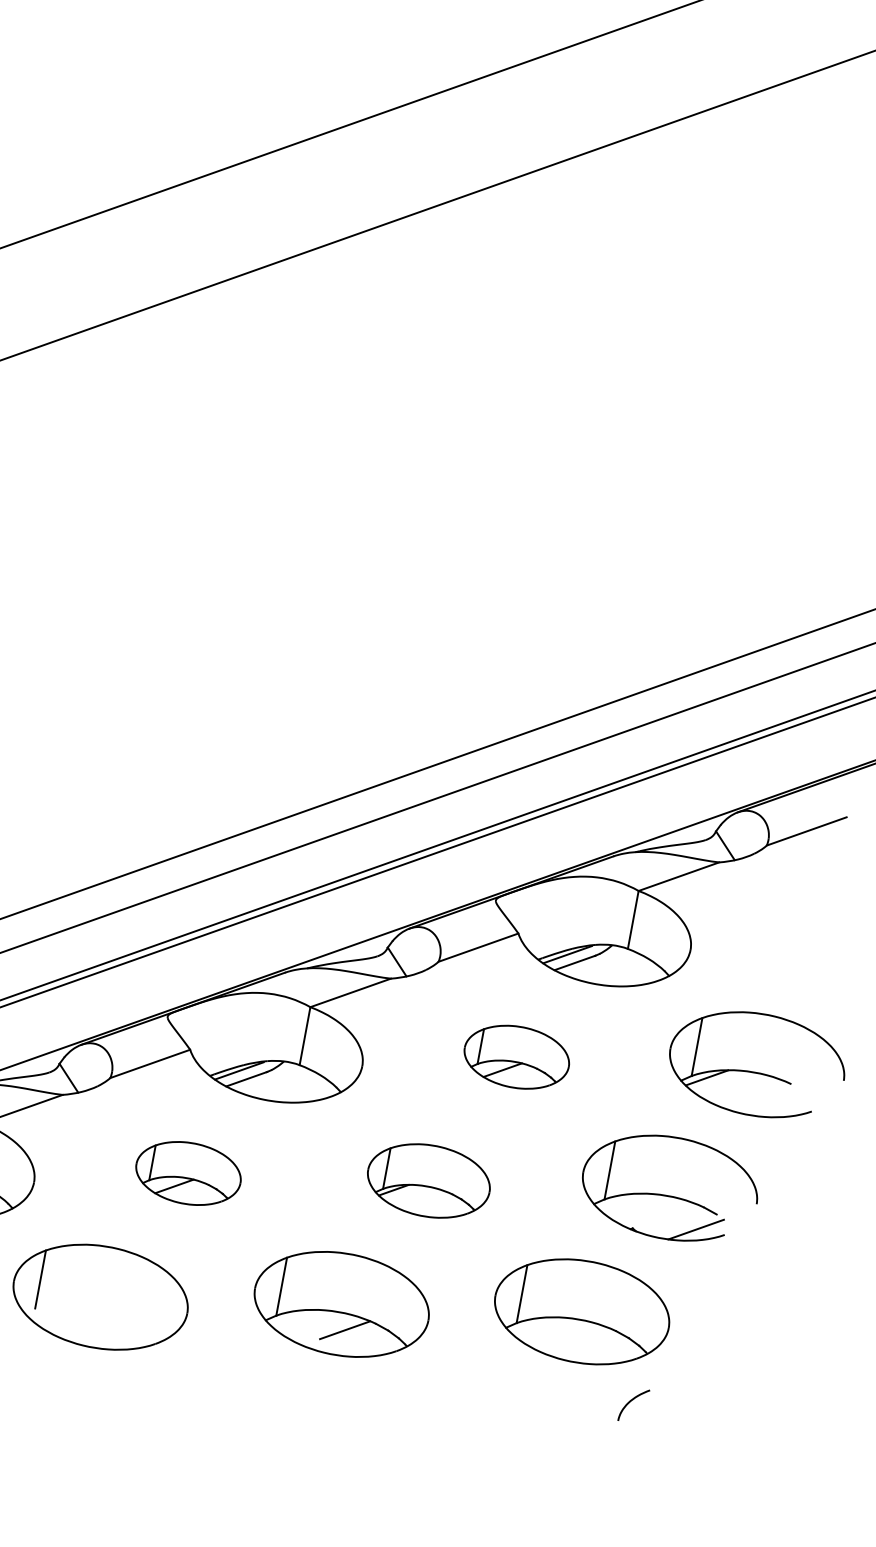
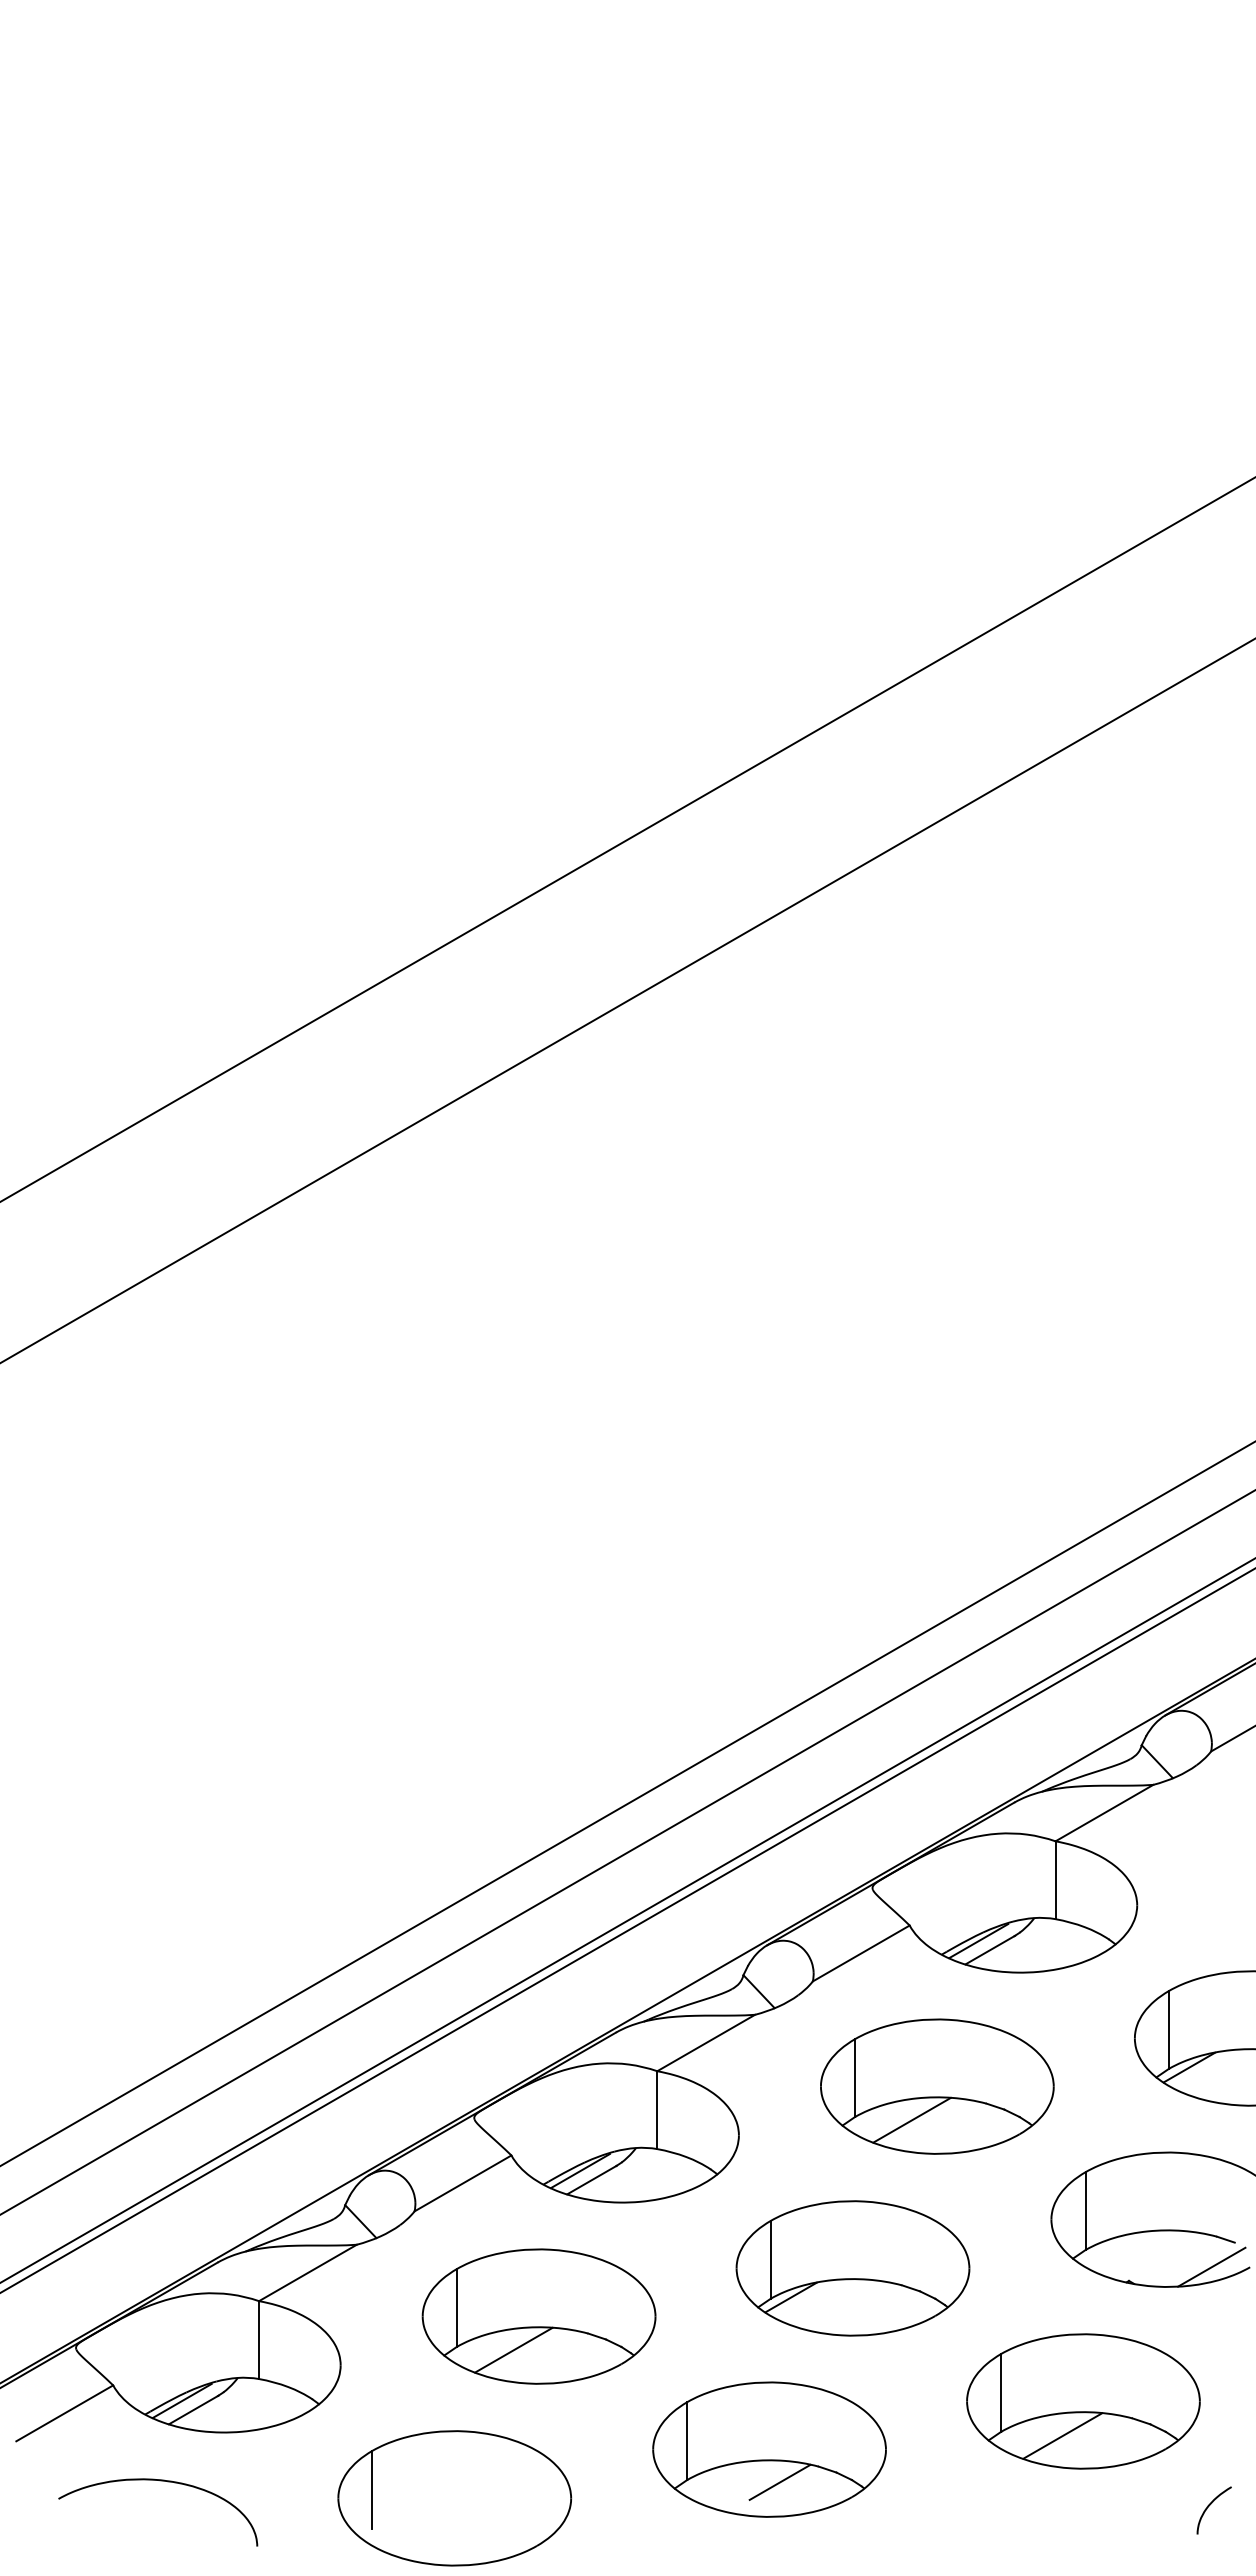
part: (516, 1057) -> (937, 2086), size x1.67
part: (188, 1173) -> (538, 2316), size x1.67
part: (428, 1180) -> (852, 2268), size x1.43
line: (561, 1334) -> (1062, 2435), added
curve: (630, 1401) -> (1209, 2506), moved

